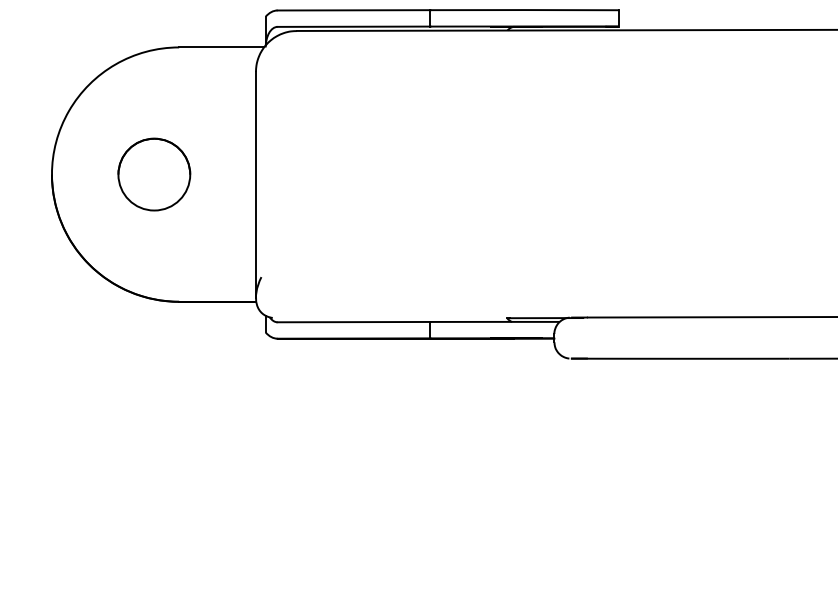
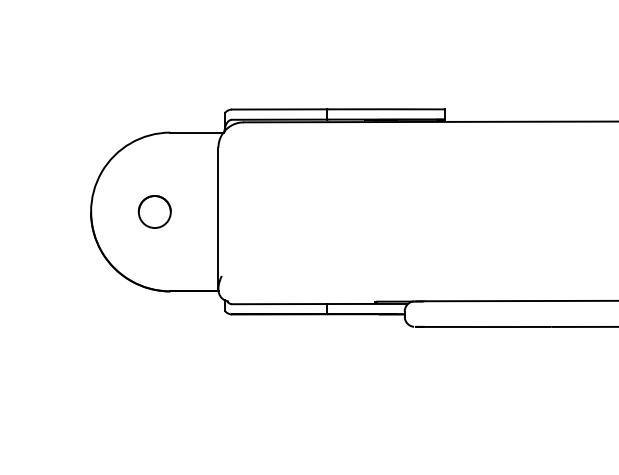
circle: (153, 173) -> (154, 211), size x0.71

